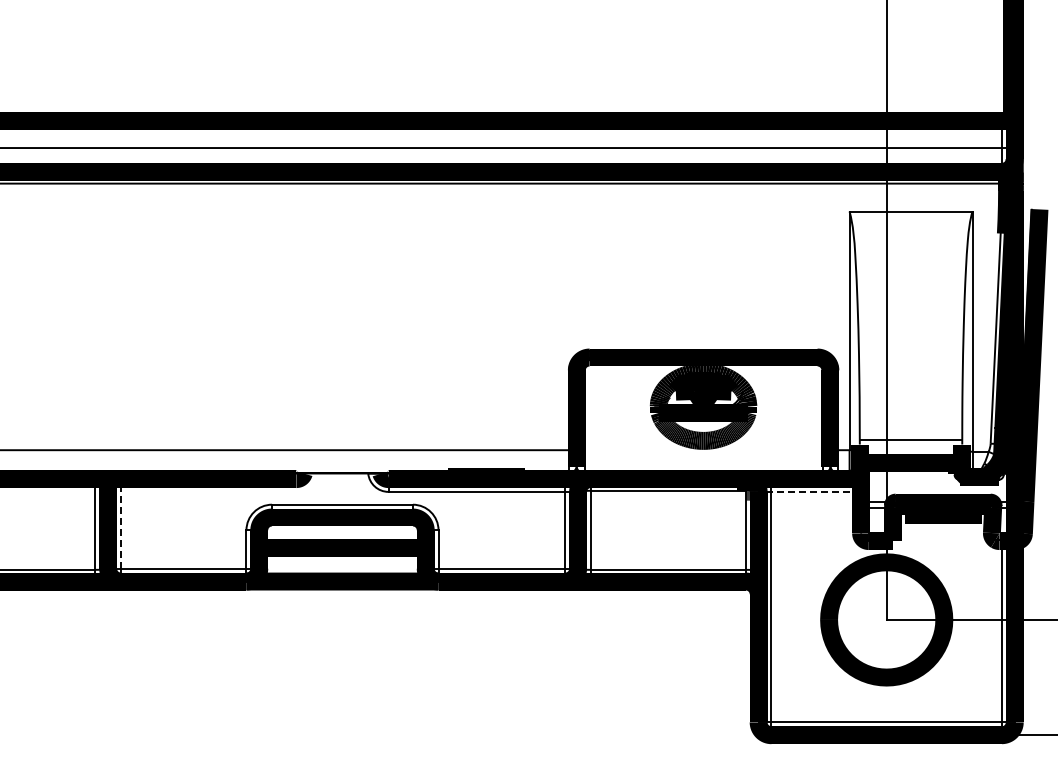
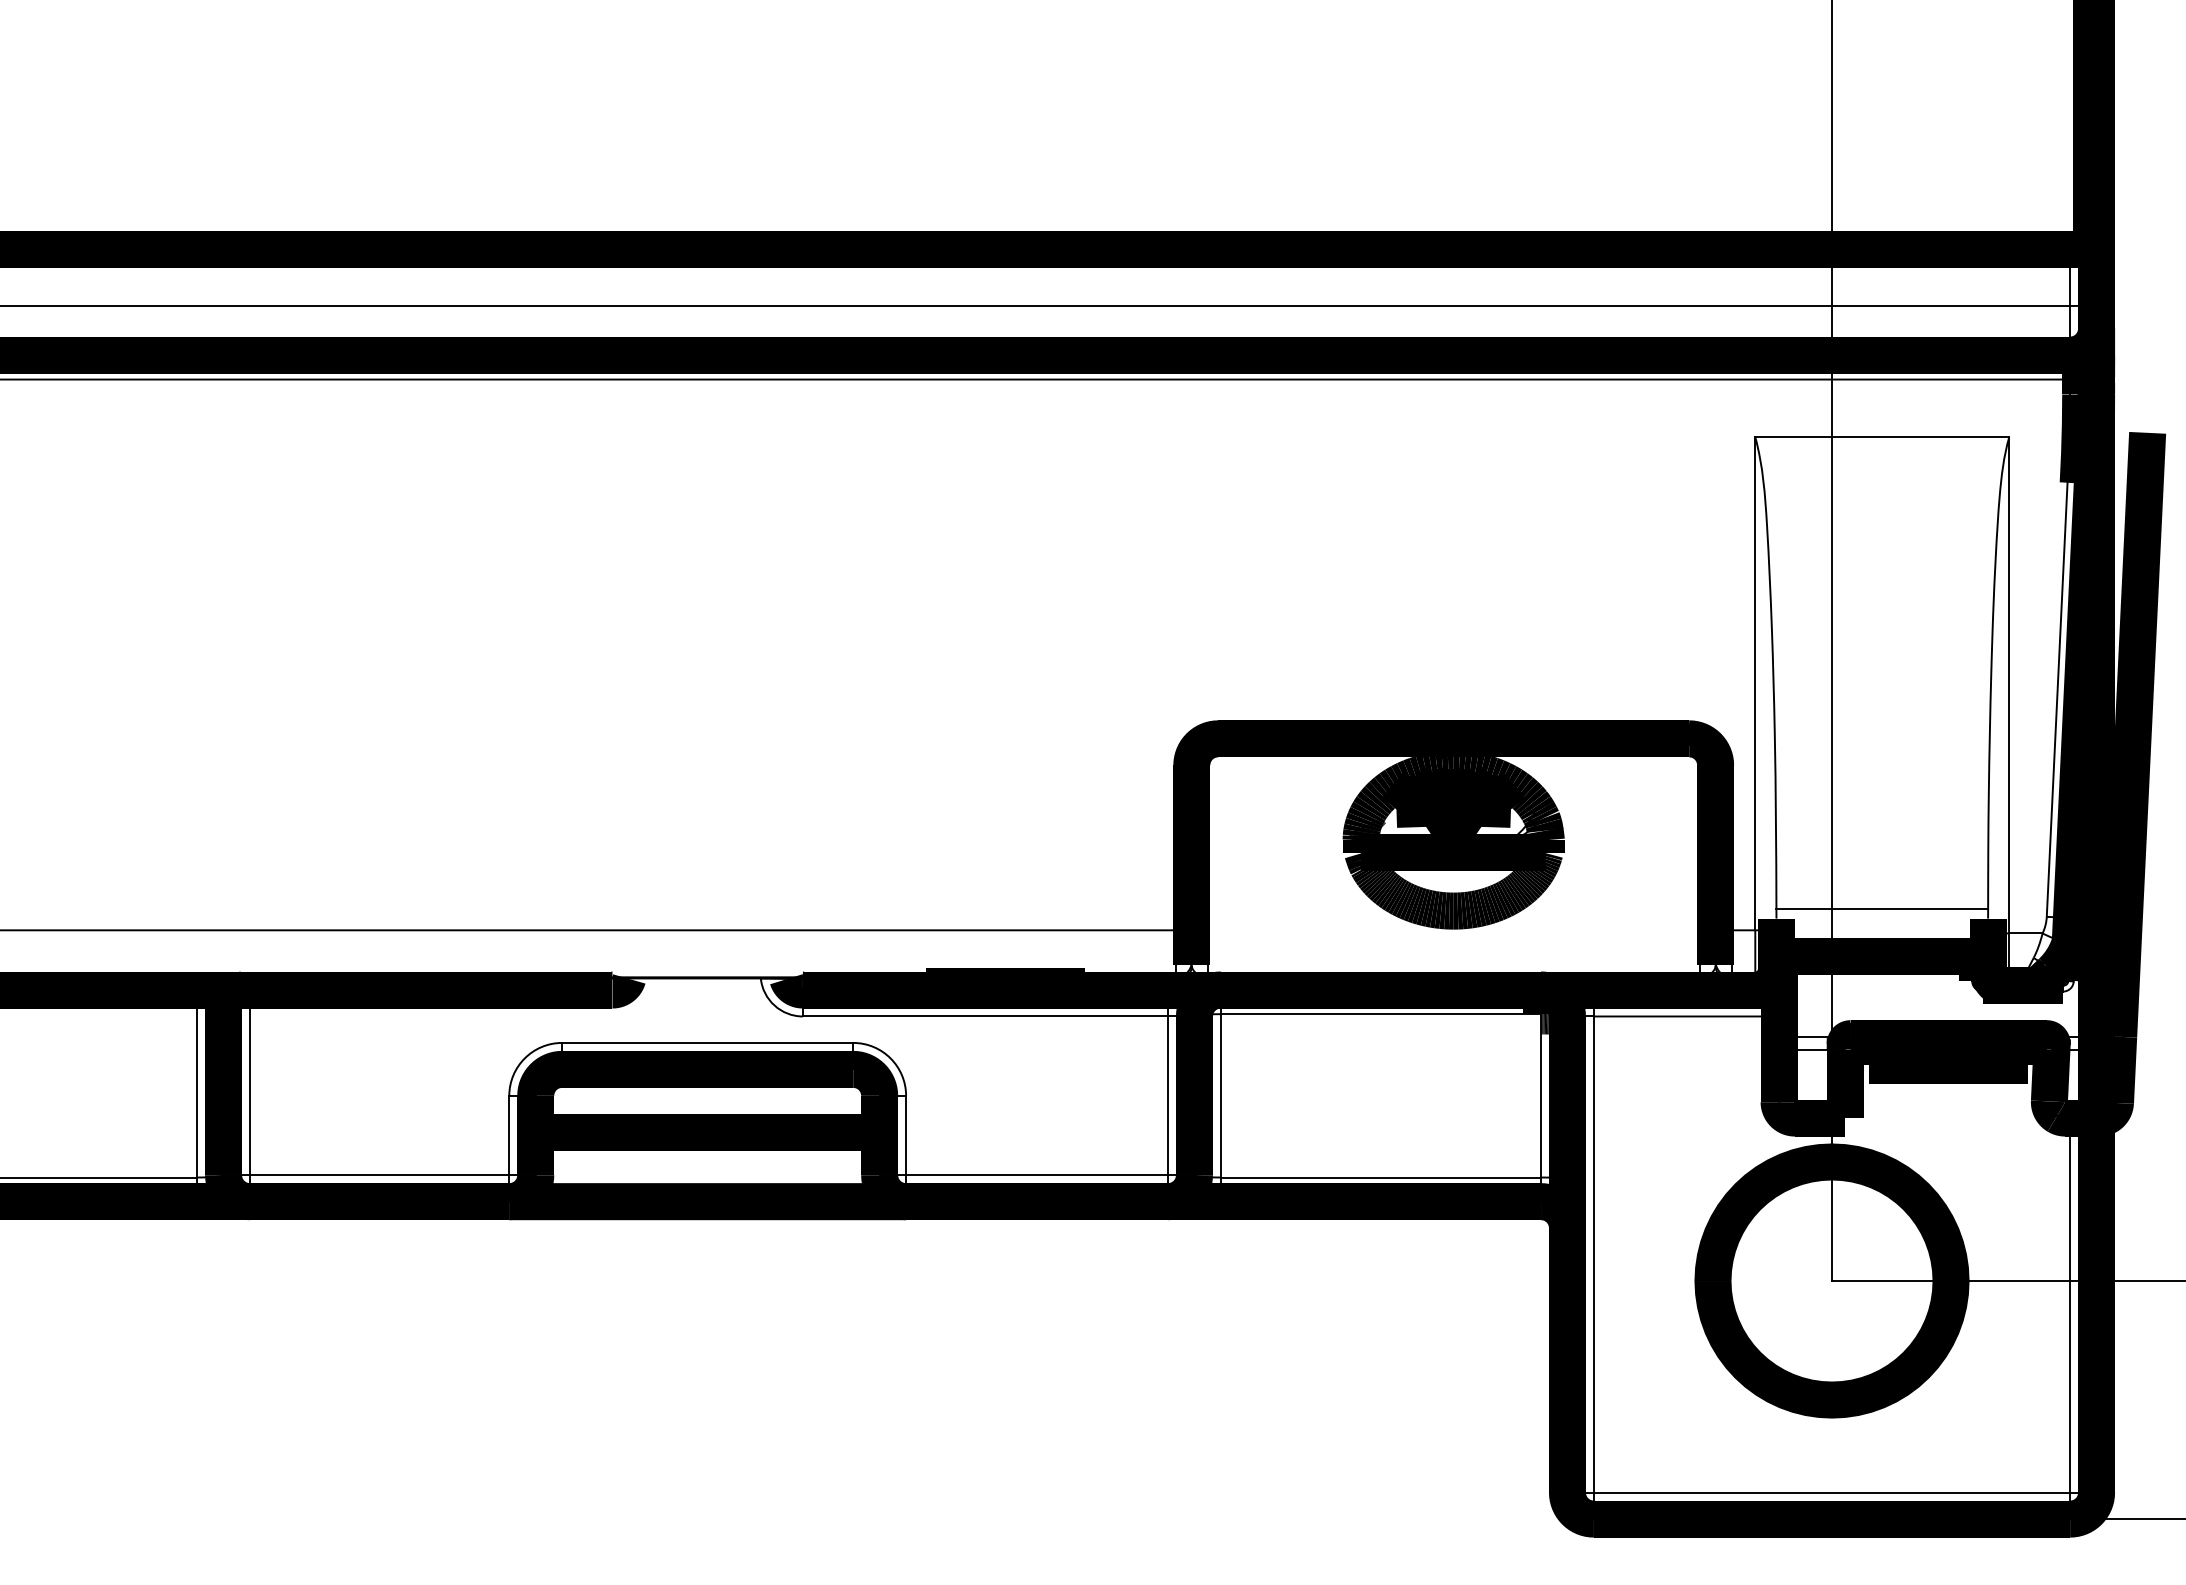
line: (816, 491) -> (1686, 1015), dashed -> solid
line: (120, 523) -> (249, 1081), dashed -> solid

